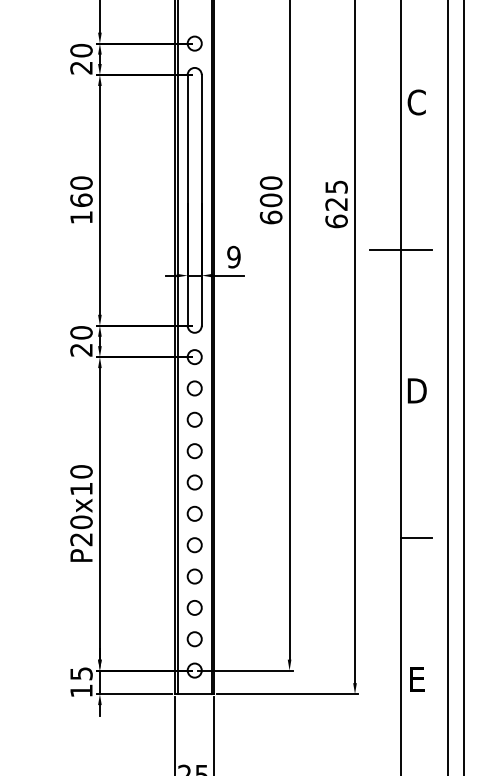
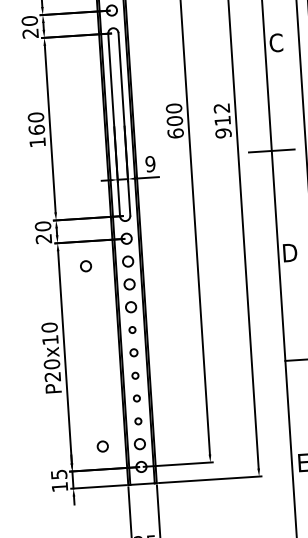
text: (336, 204) -> (222, 120), 625 -> 912
circle: (136, 391) -> (85, 266), added
circle: (194, 482) -> (132, 330), size x0.6
circle: (194, 513) -> (133, 352), size x0.7
circle: (194, 545) -> (135, 375), size x0.6
circle: (194, 576) -> (136, 398), size x0.6
circle: (194, 607) -> (138, 421), size x0.6
circle: (143, 639) -> (102, 446), added

